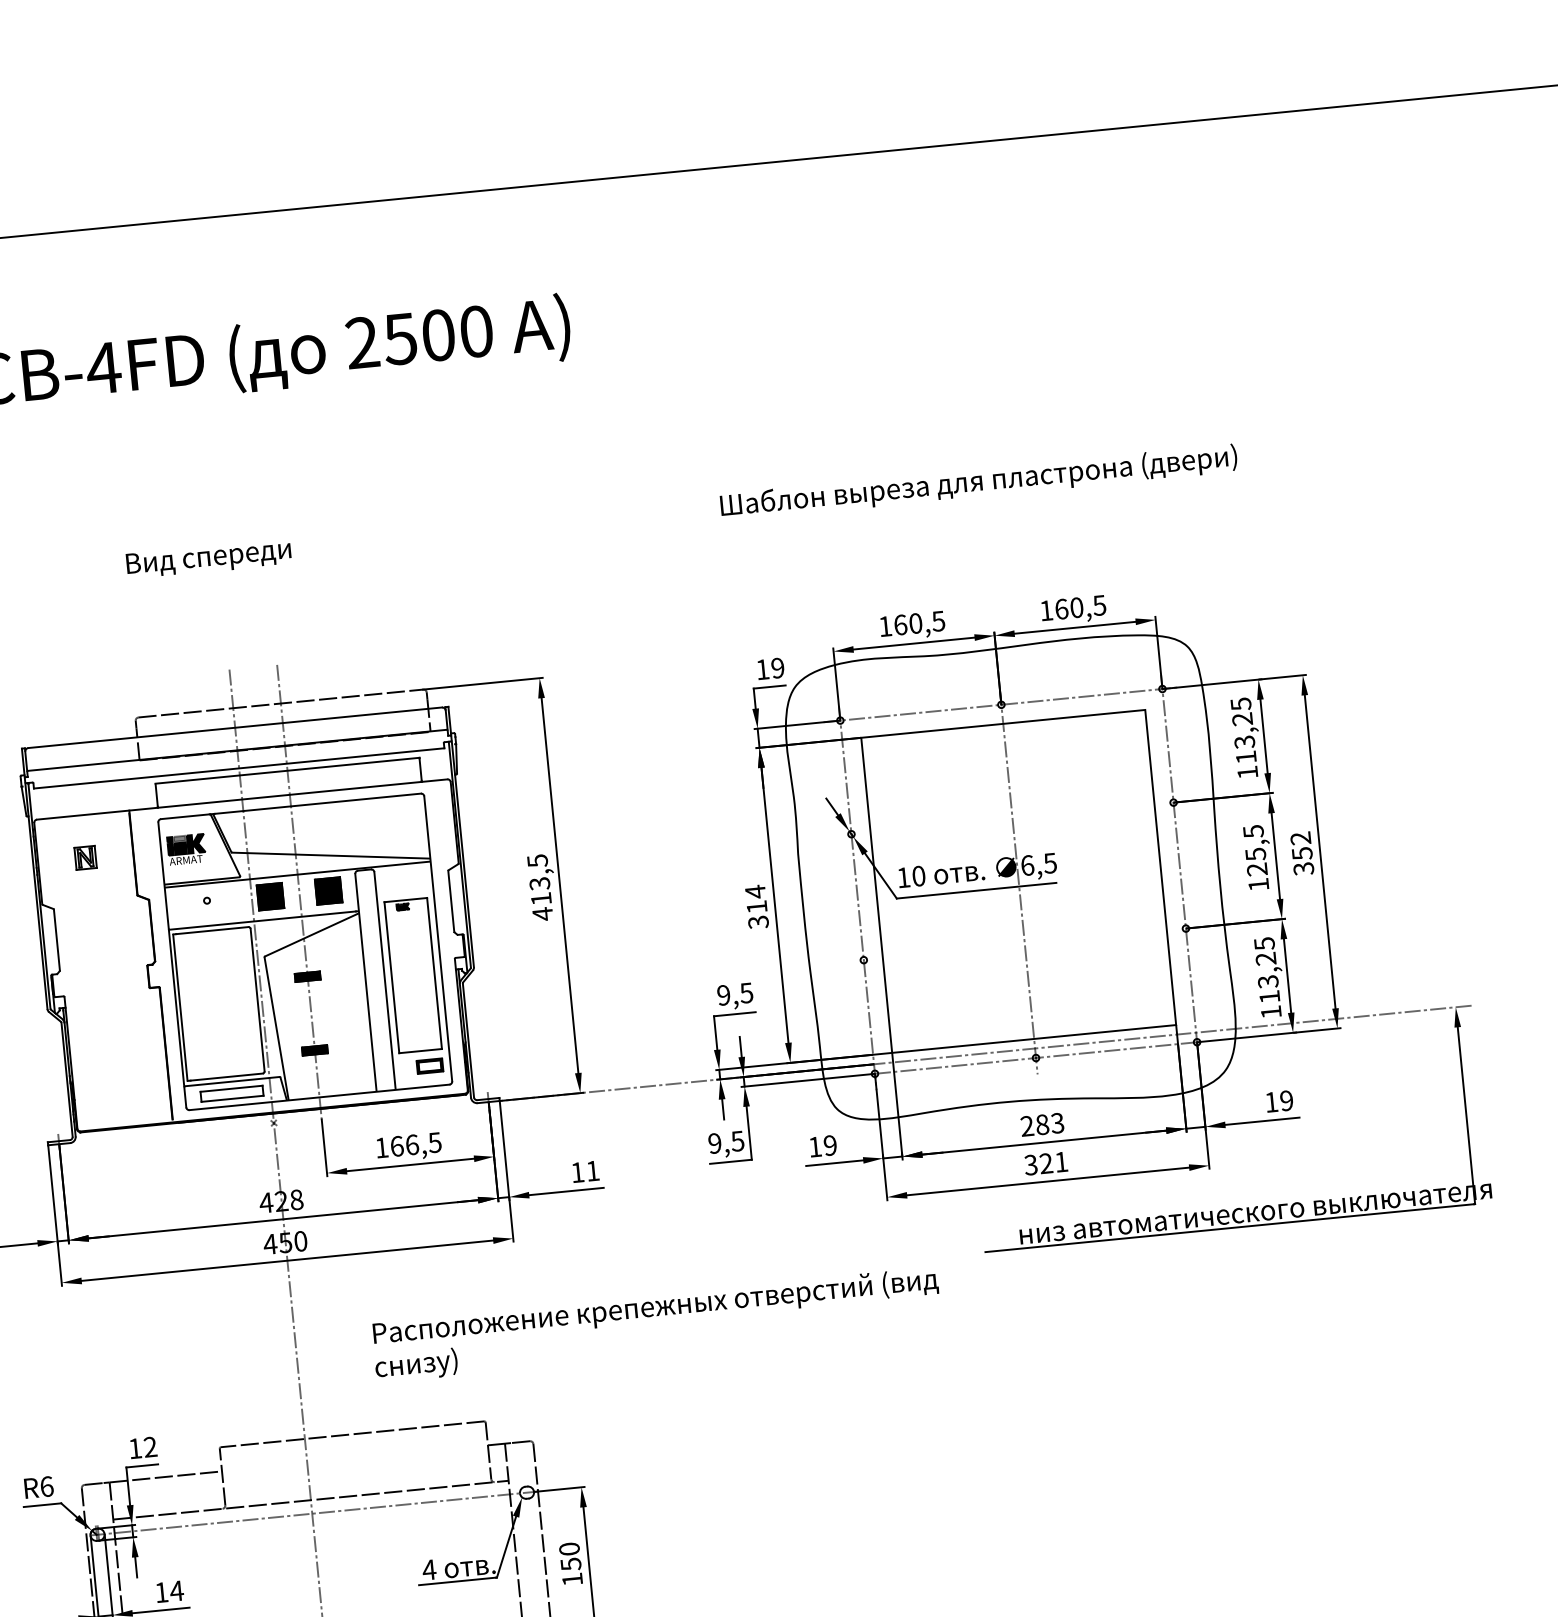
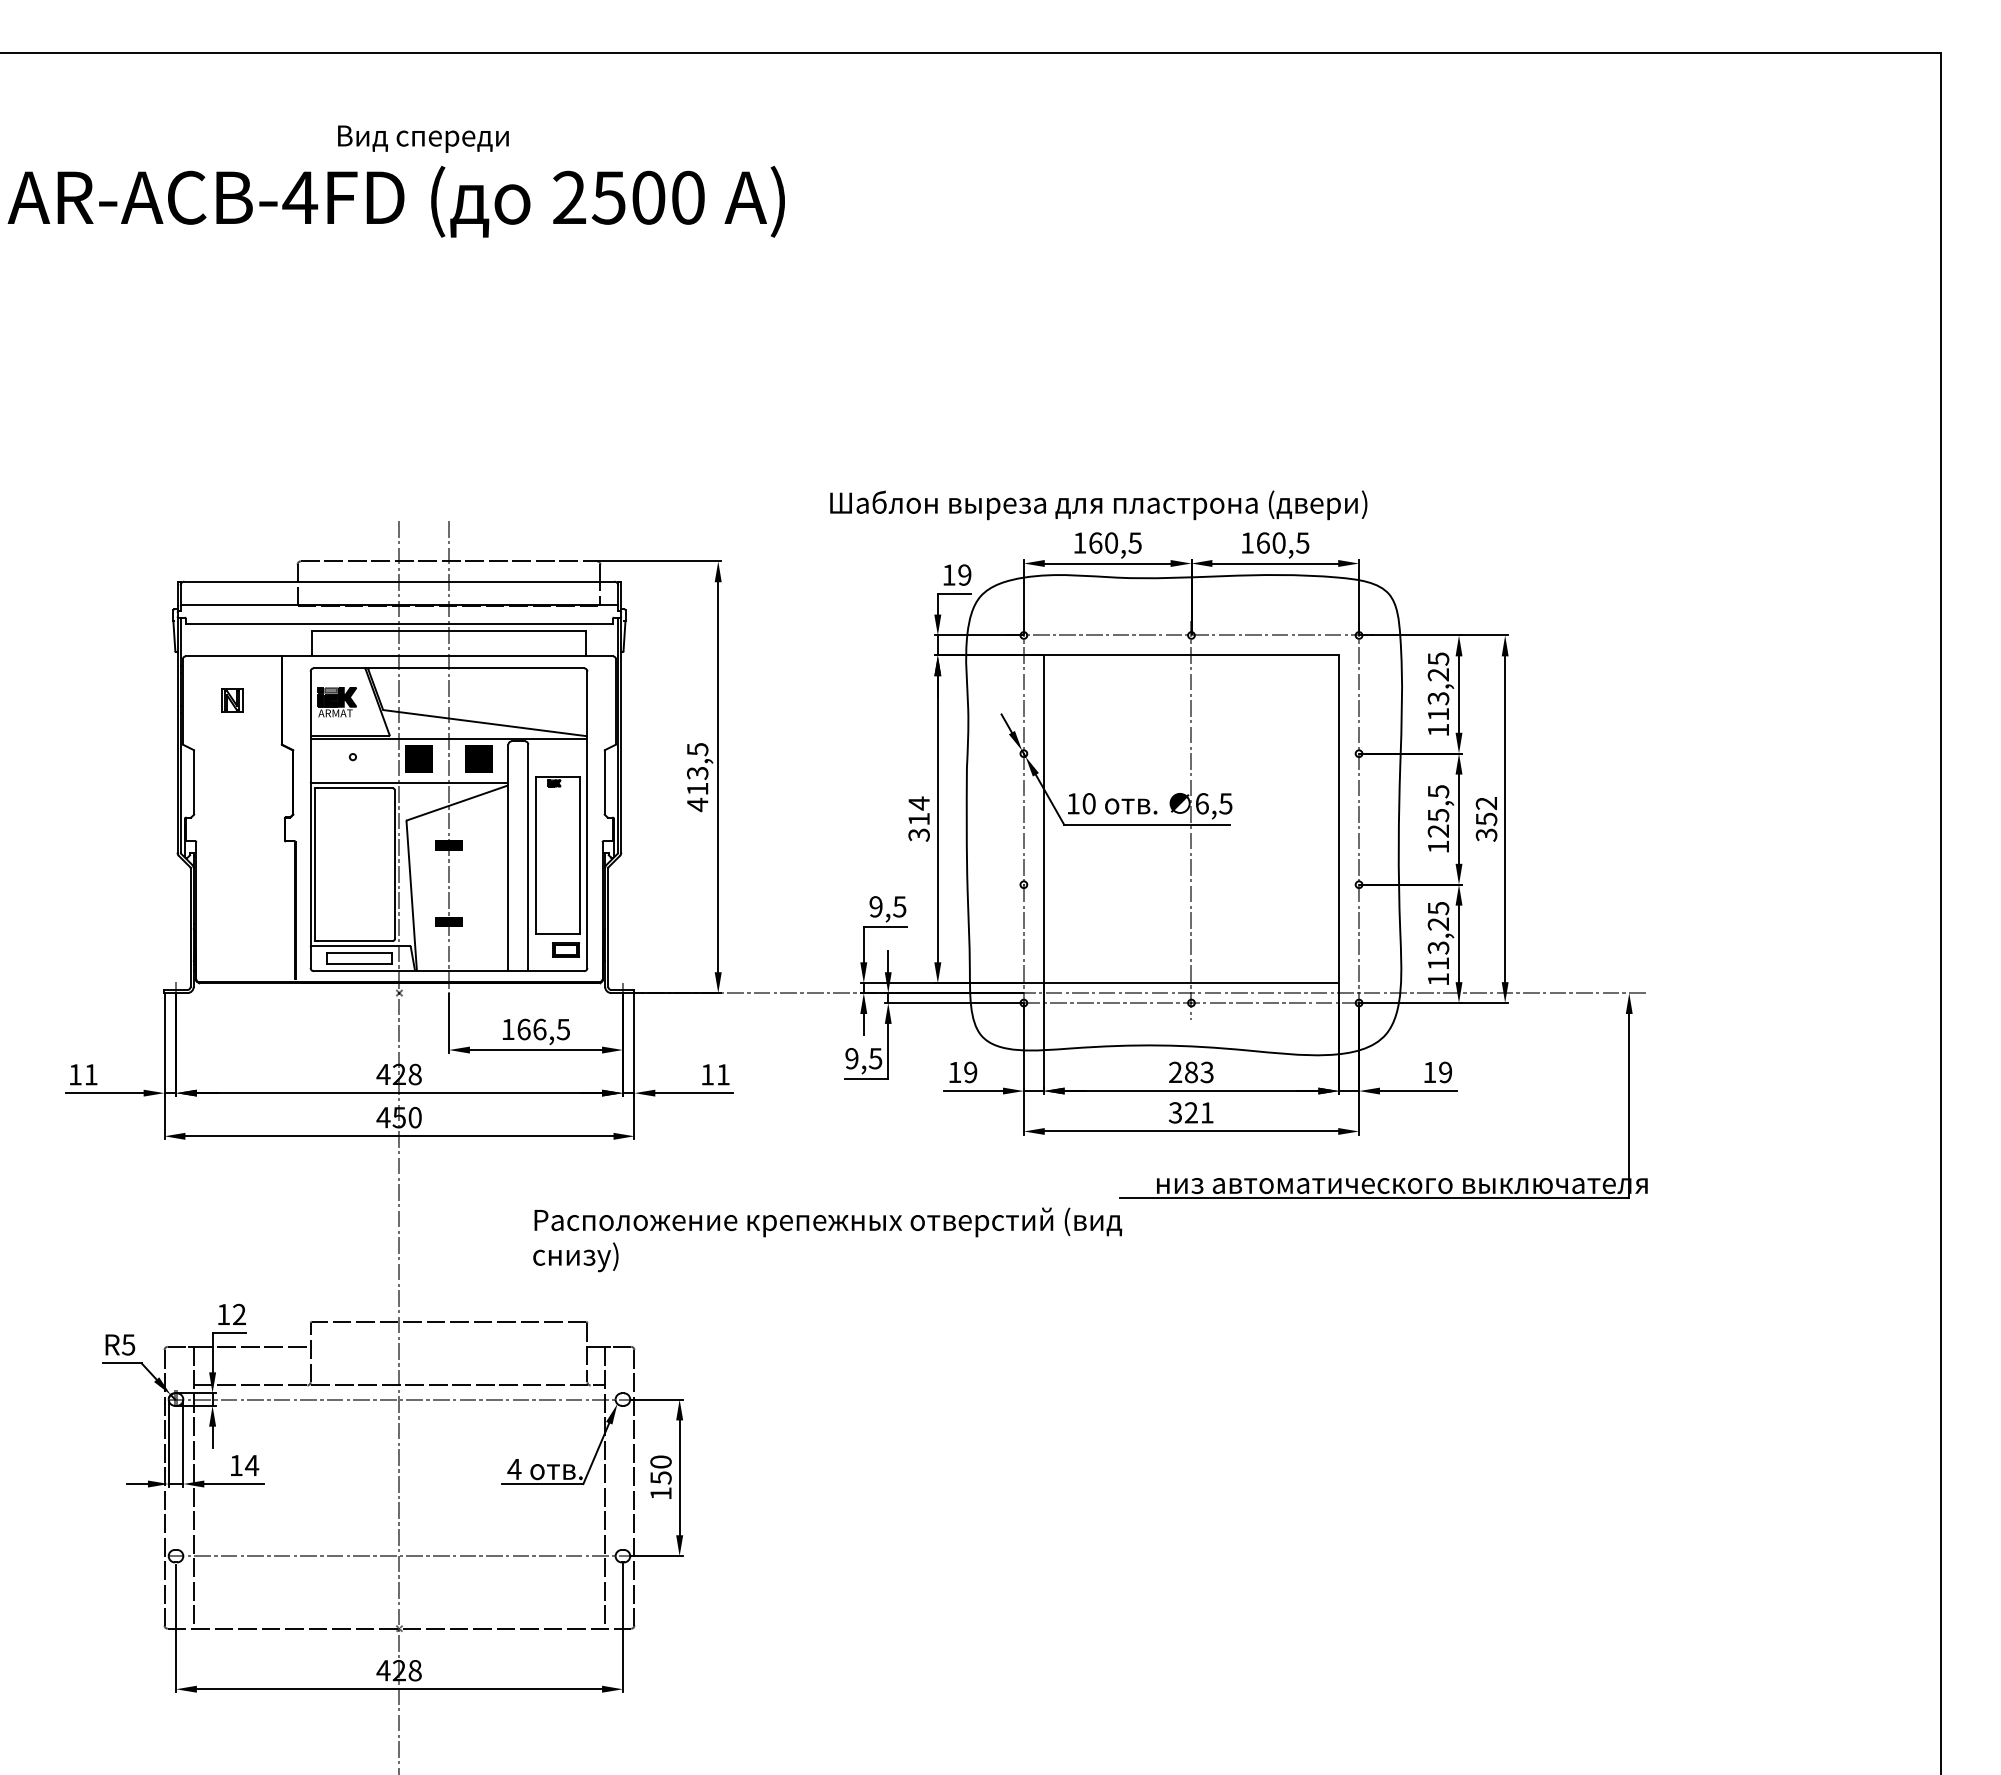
text: (978, 482) -> (1098, 505), moved
text: (208, 558) -> (423, 138), moved
text: (656, 1324) -> (827, 1239), moved
text: (46, 1486) -> (128, 1344), R6 -> R5

